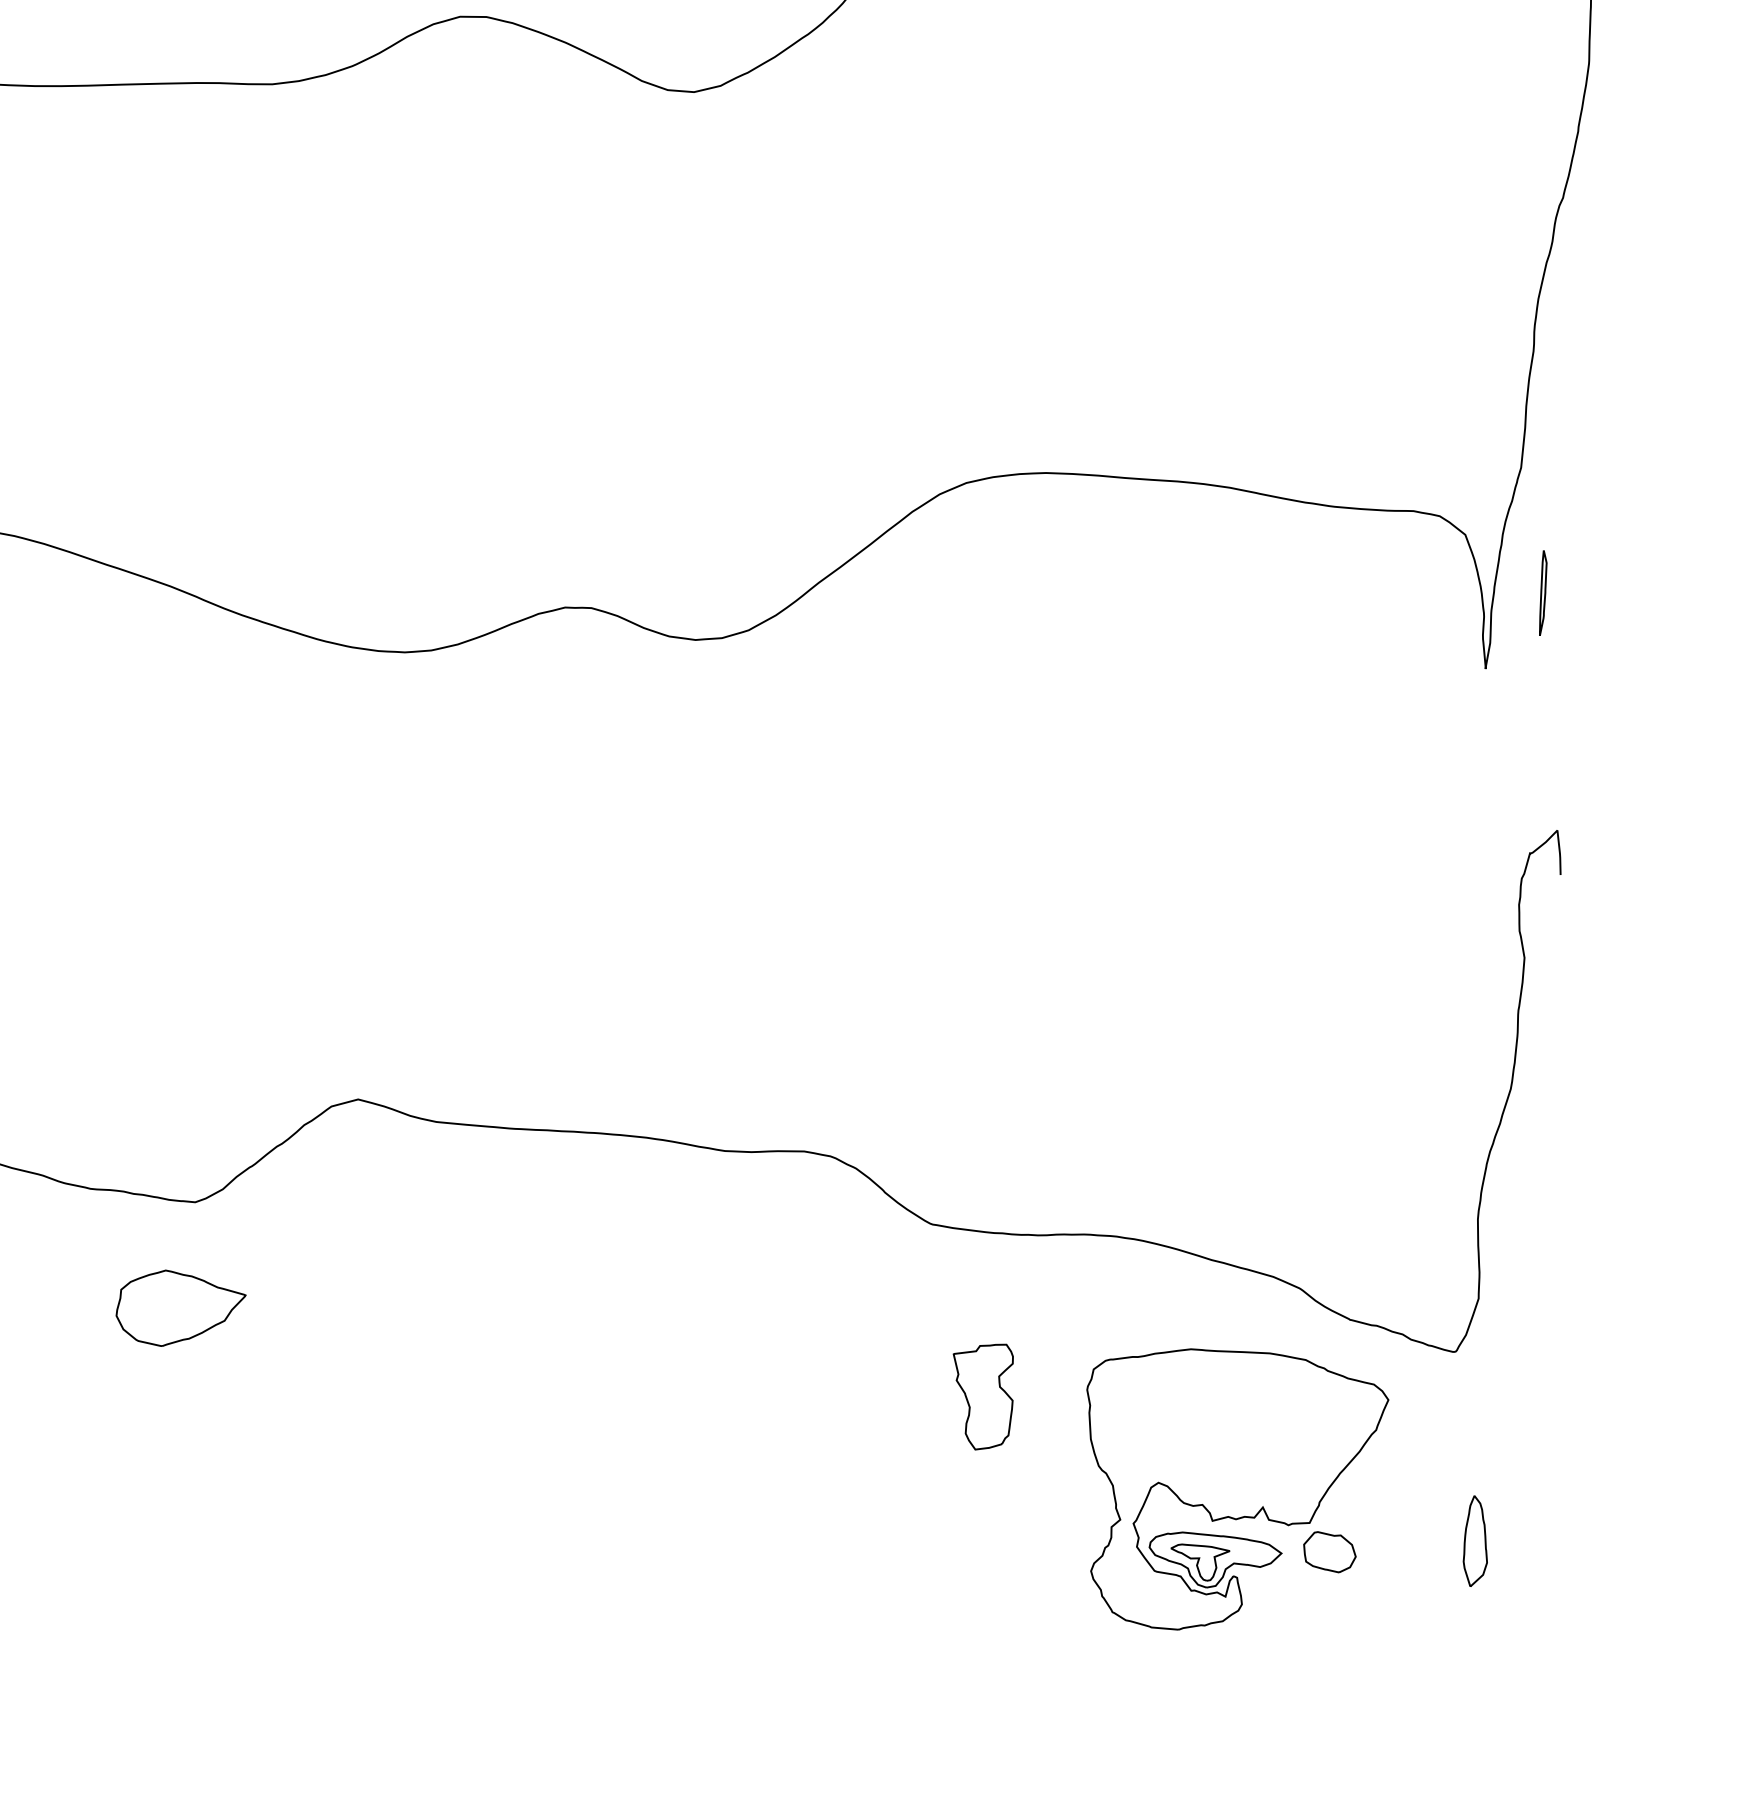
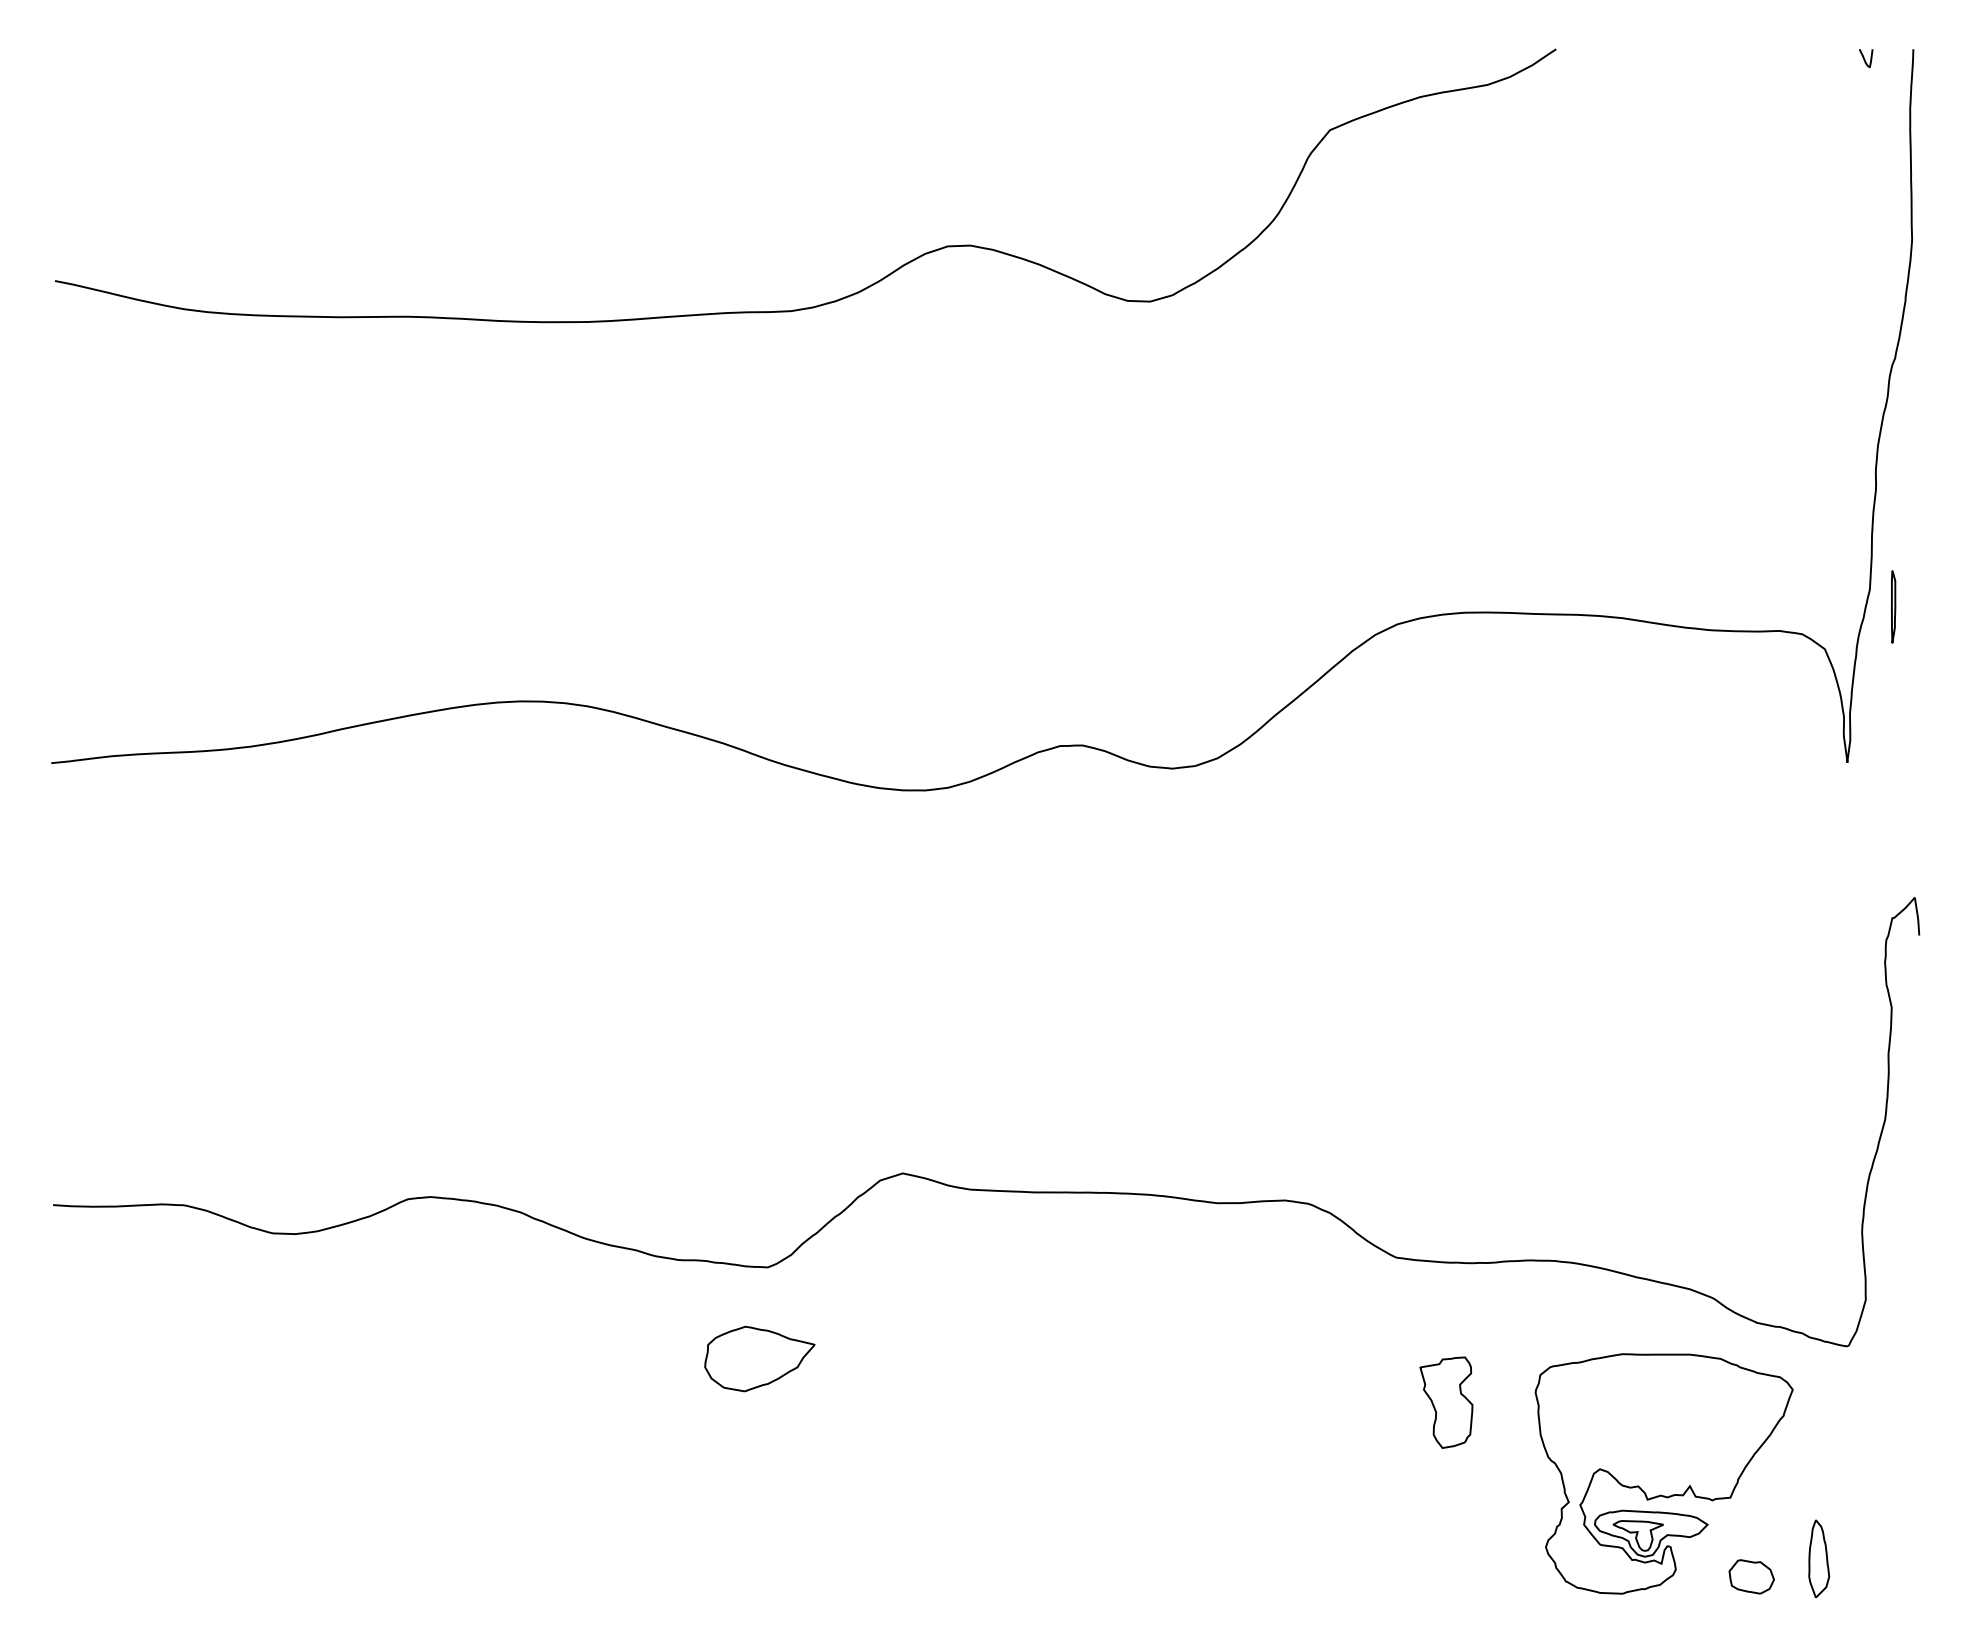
part: (1543, 592) -> (1893, 606), moved
part: (1476, 1540) -> (1819, 1558), moved
part: (1329, 1551) -> (1751, 1576), moved

